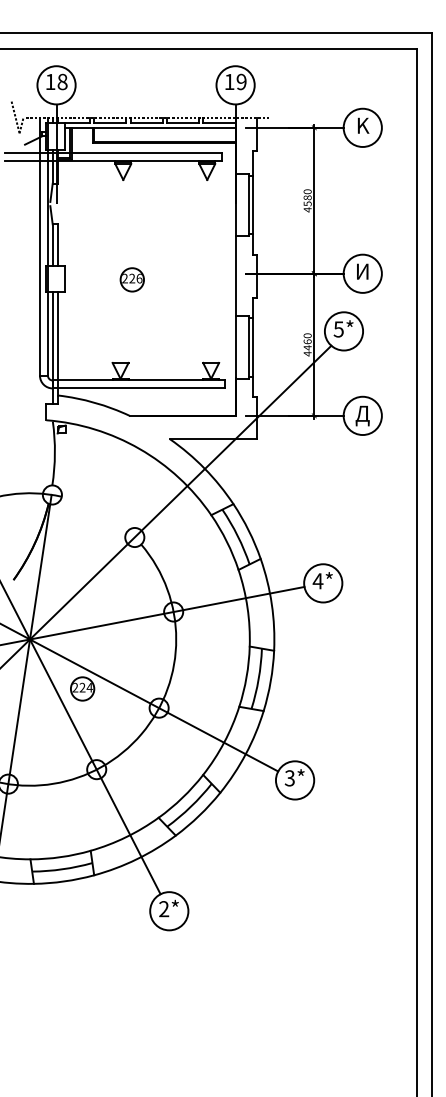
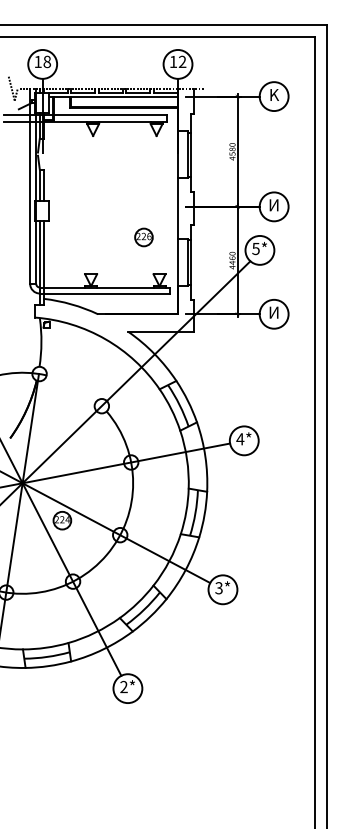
text: (241, 82) -> (182, 62), 19 -> 12
part: (131, 279) -> (143, 237), moved
text: (361, 416) -> (273, 314), Д -> И

